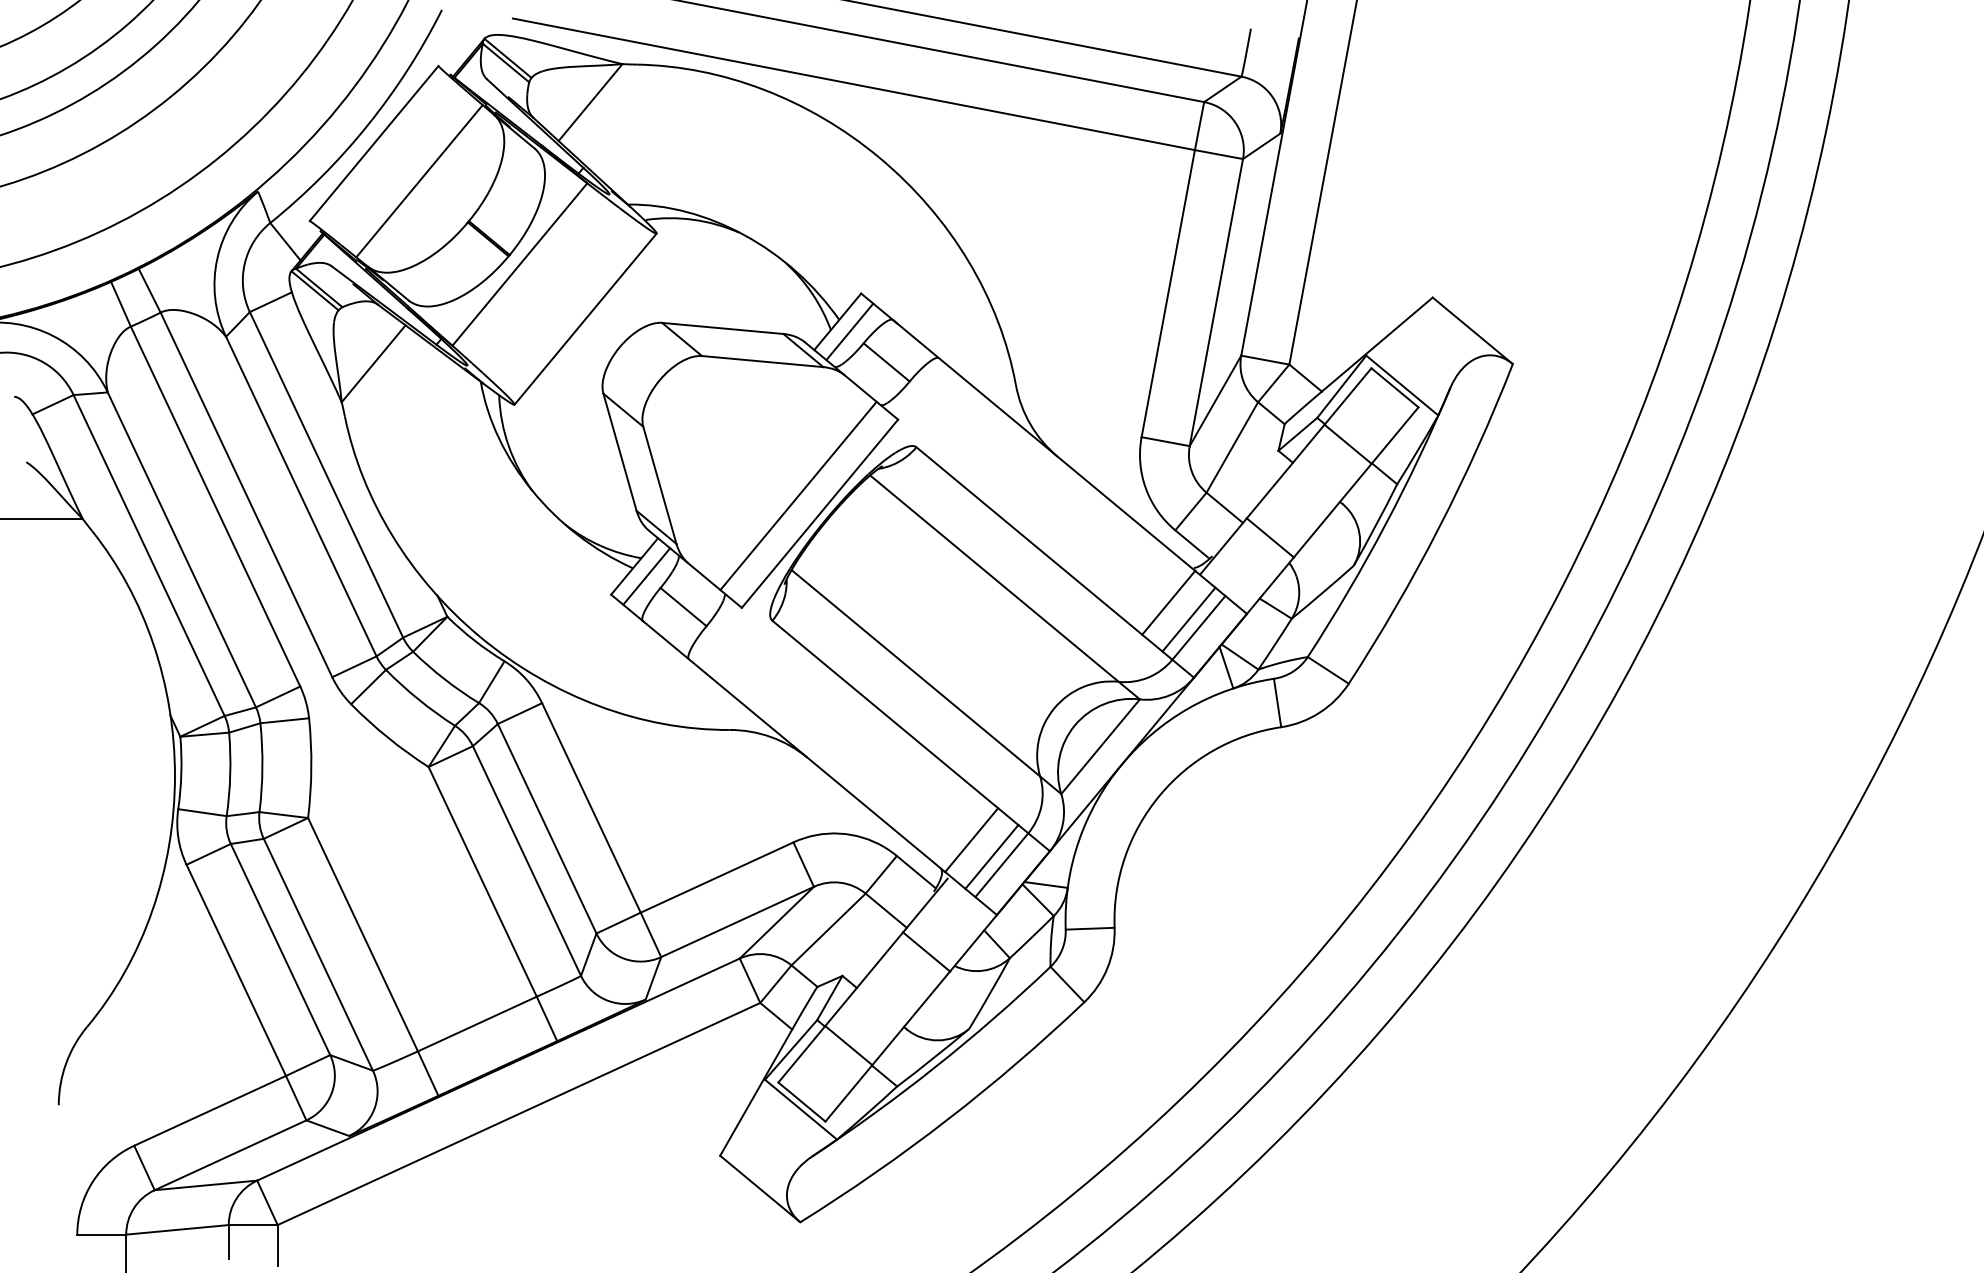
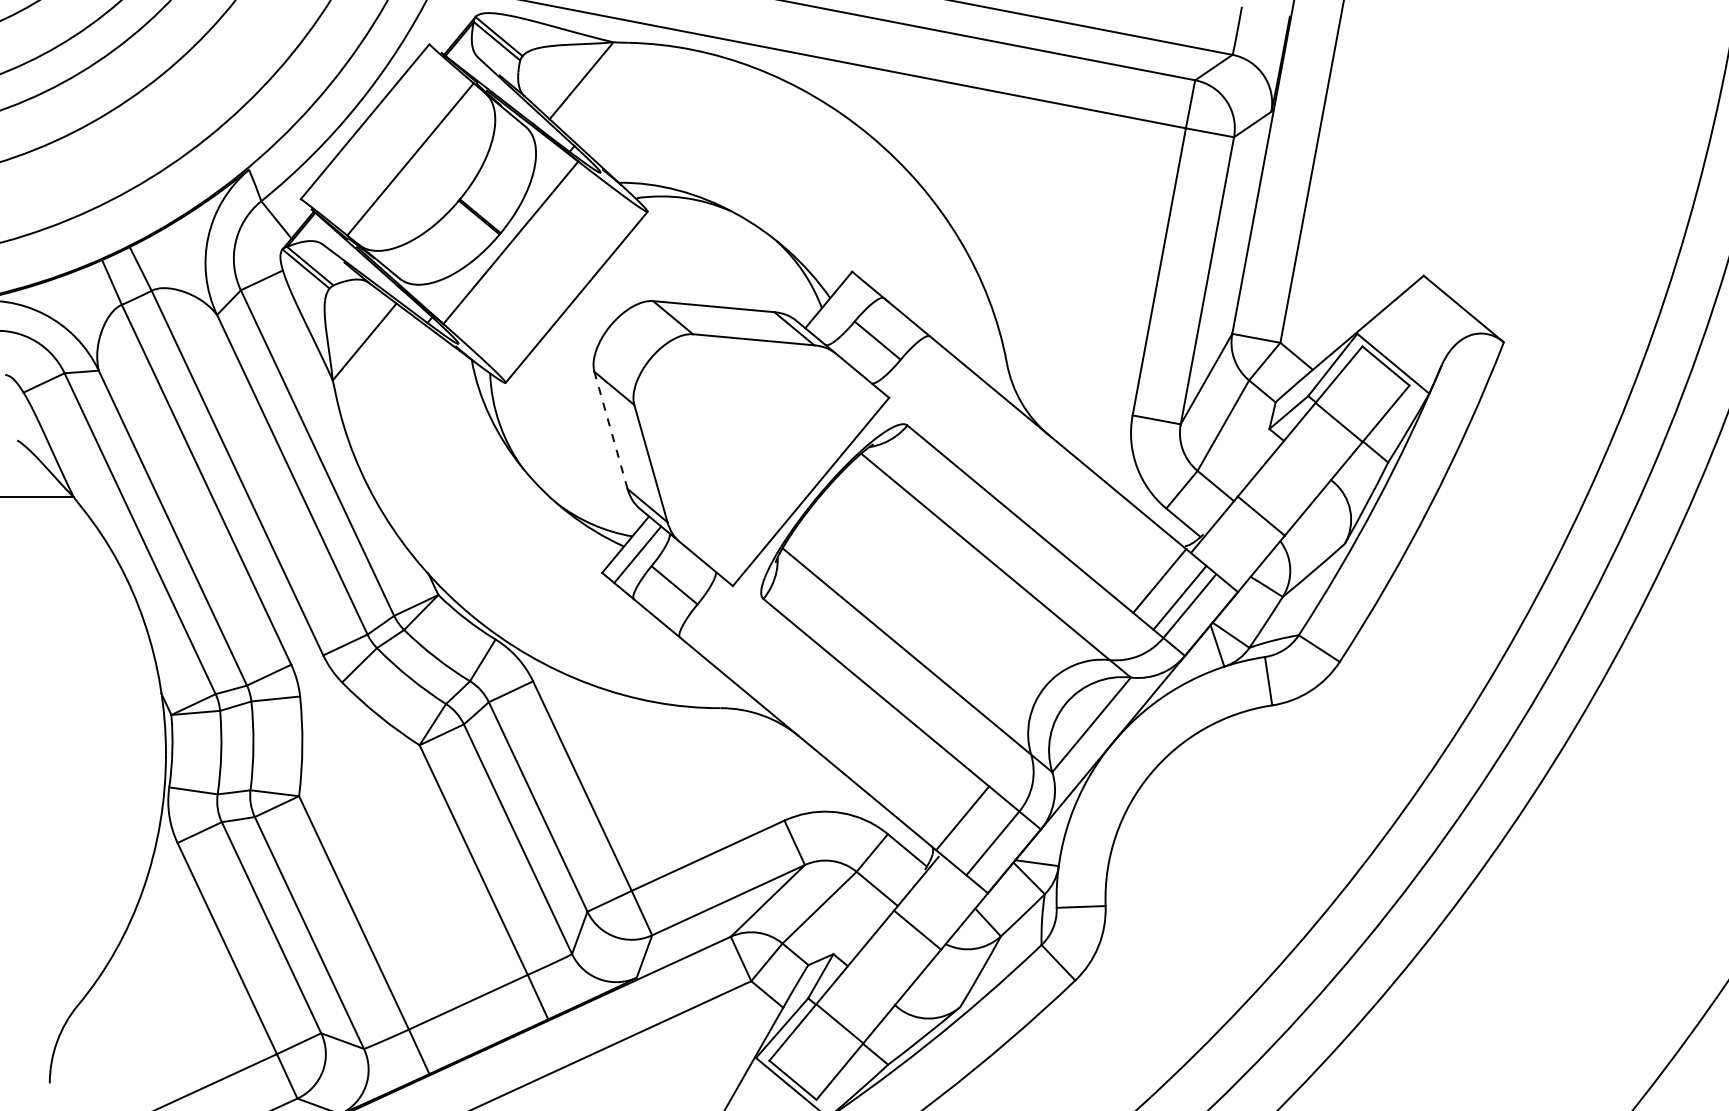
line: (849, 331) -> (840, 309), removed
line: (620, 452) -> (611, 430), solid -> dashed
line: (798, 495) -> (789, 473), removed
line: (991, 856) -> (982, 834), removed

